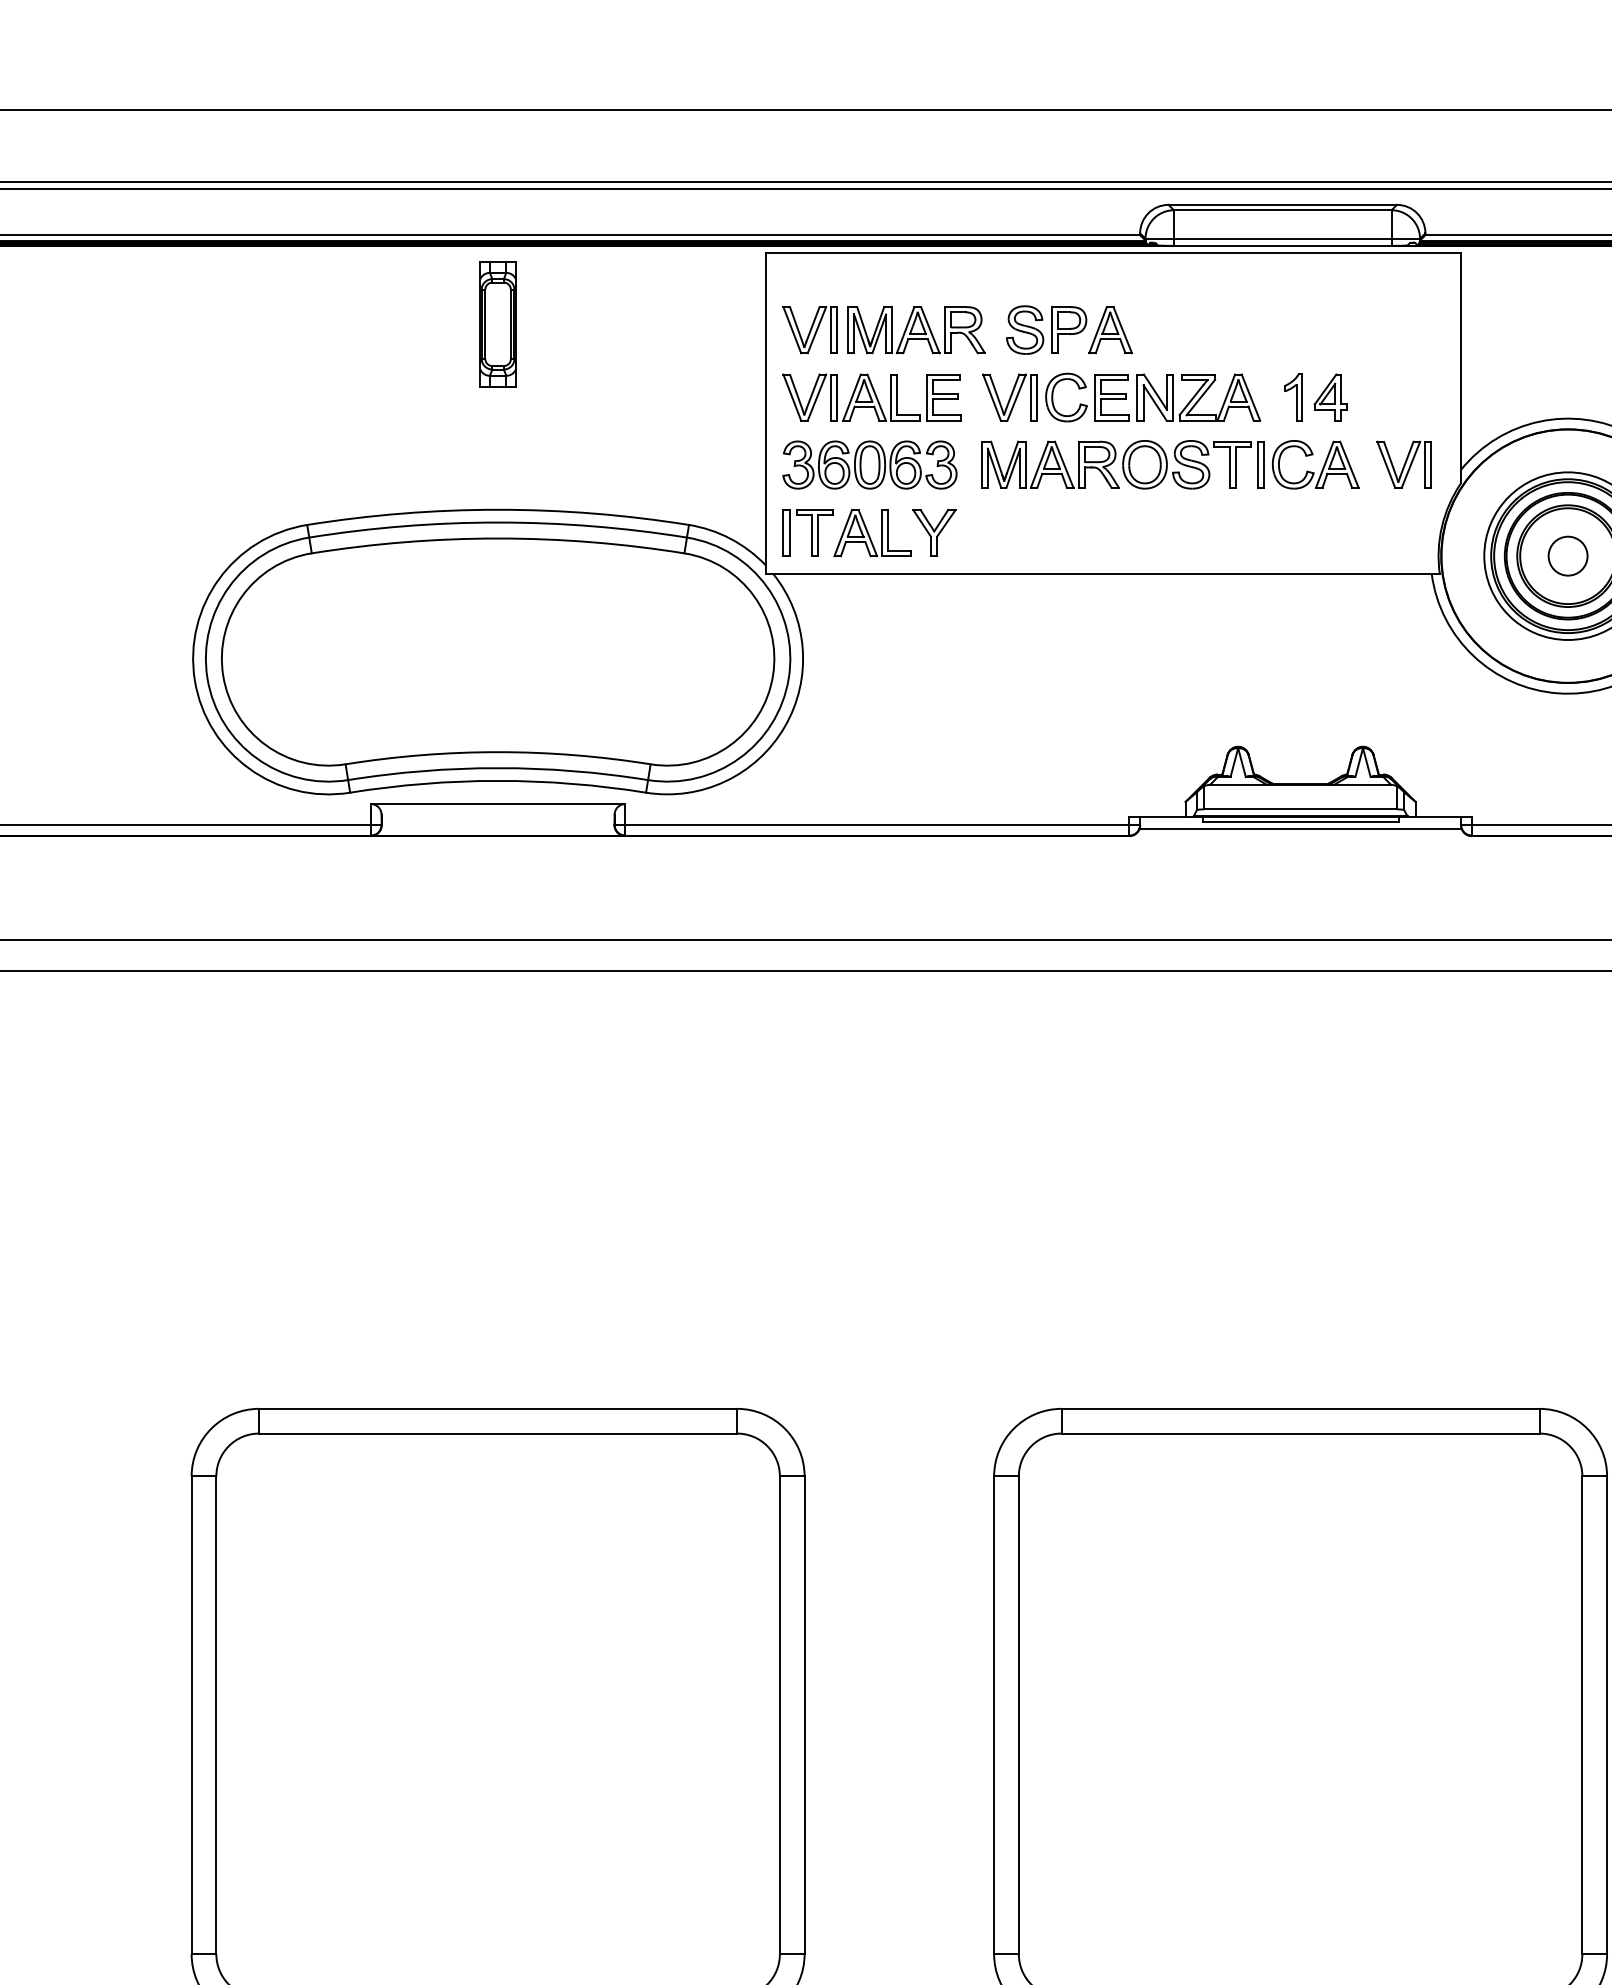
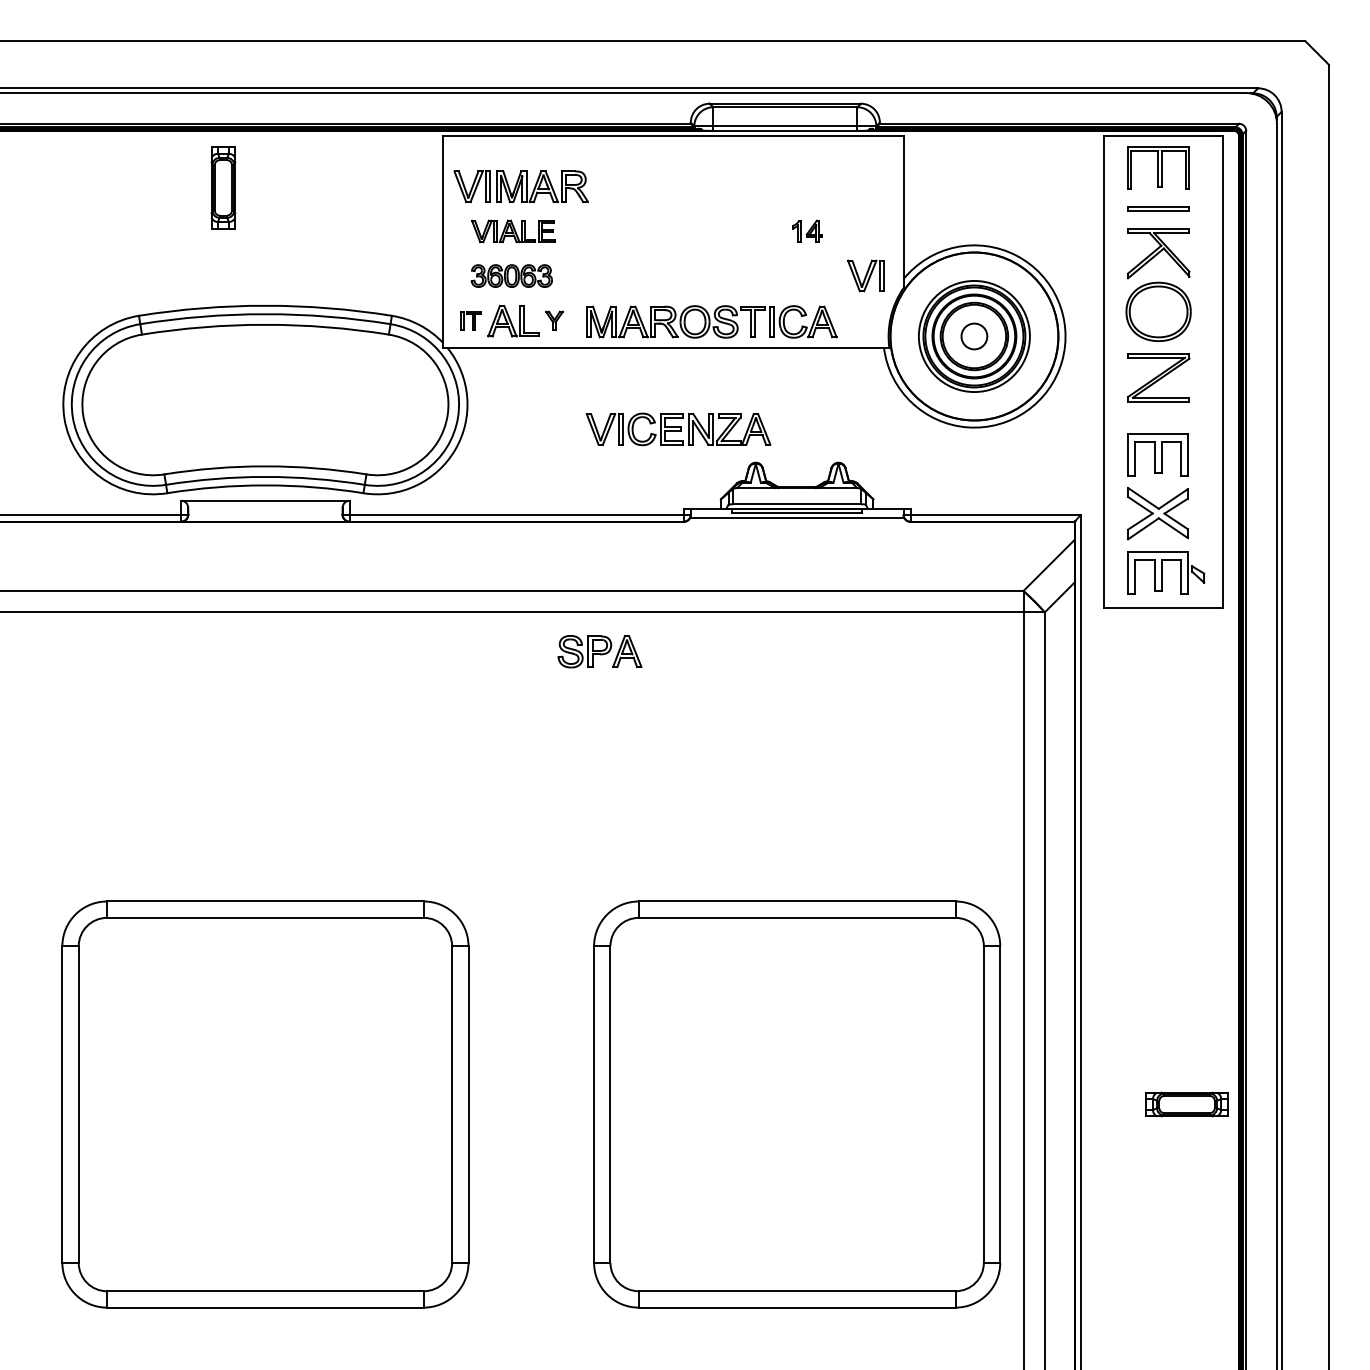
part: (498, 323) -> (223, 187), moved
part: (1068, 329) -> (599, 651), moved
part: (870, 397) -> (512, 231), size x0.7
part: (1121, 397) -> (678, 429), moved
part: (1316, 397) -> (807, 231), size x0.7
part: (869, 464) -> (511, 275), size x0.7
part: (1169, 464) -> (711, 321), moved
part: (809, 532) -> (471, 320), size x0.6
part: (934, 532) -> (554, 320), size x0.6

